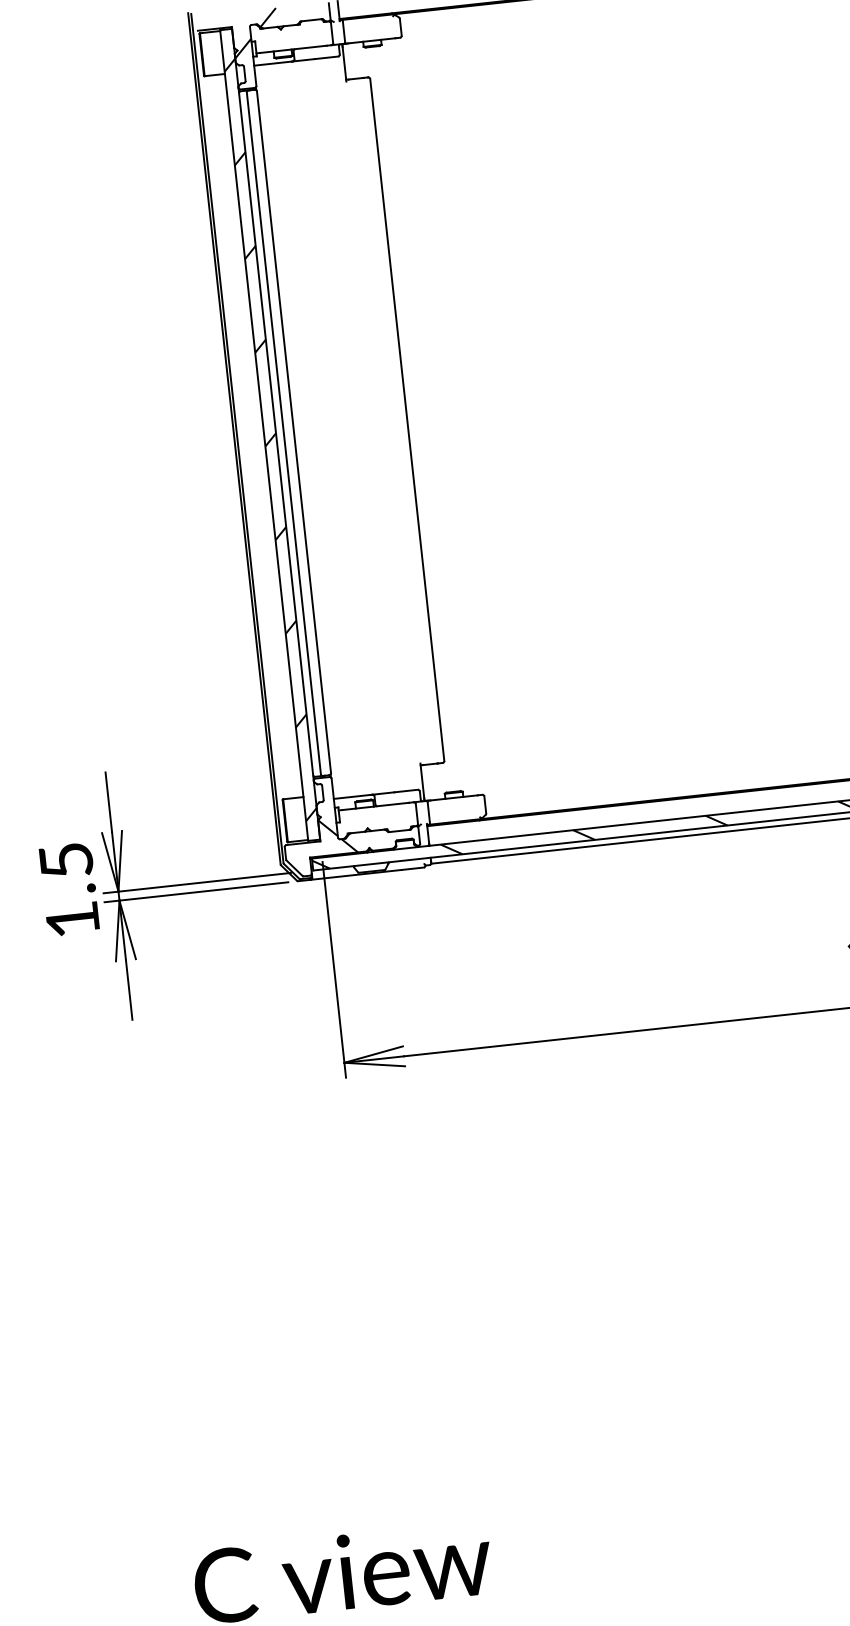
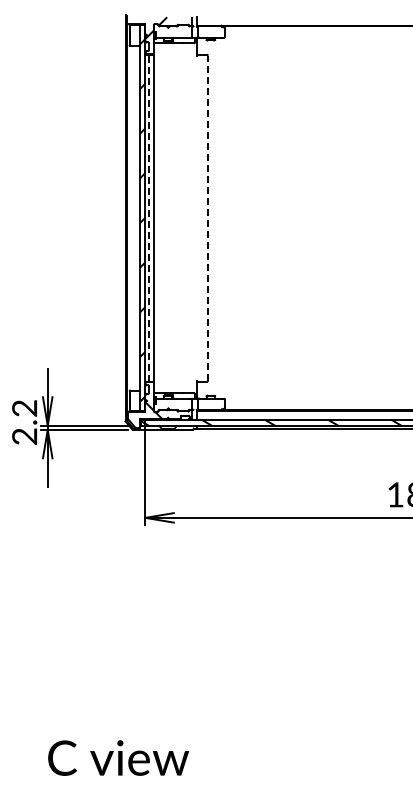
line: (406, 420) -> (207, 218), solid -> dashed
line: (284, 434) -> (149, 218), solid -> dashed
text: (69, 890) -> (24, 422), 1.5 -> 2.2

